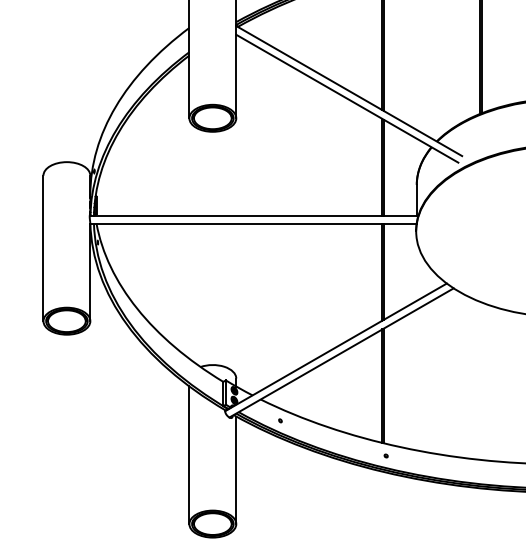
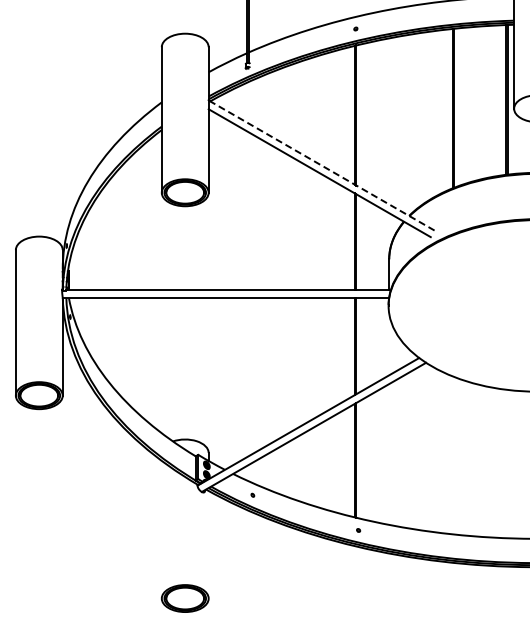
line: (349, 91) -> (321, 165), solid -> dashed
line: (189, 455) -> (161, 529), removed
line: (236, 470) -> (208, 544), removed

